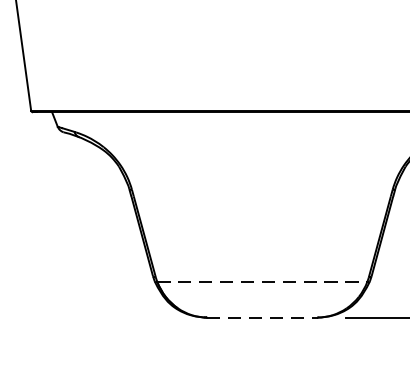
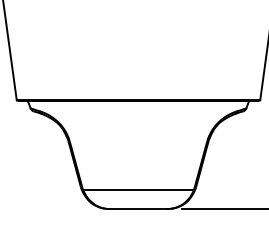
line: (264, 282) -> (139, 190), dashed -> solid
line: (264, 318) -> (139, 209), dashed -> solid

